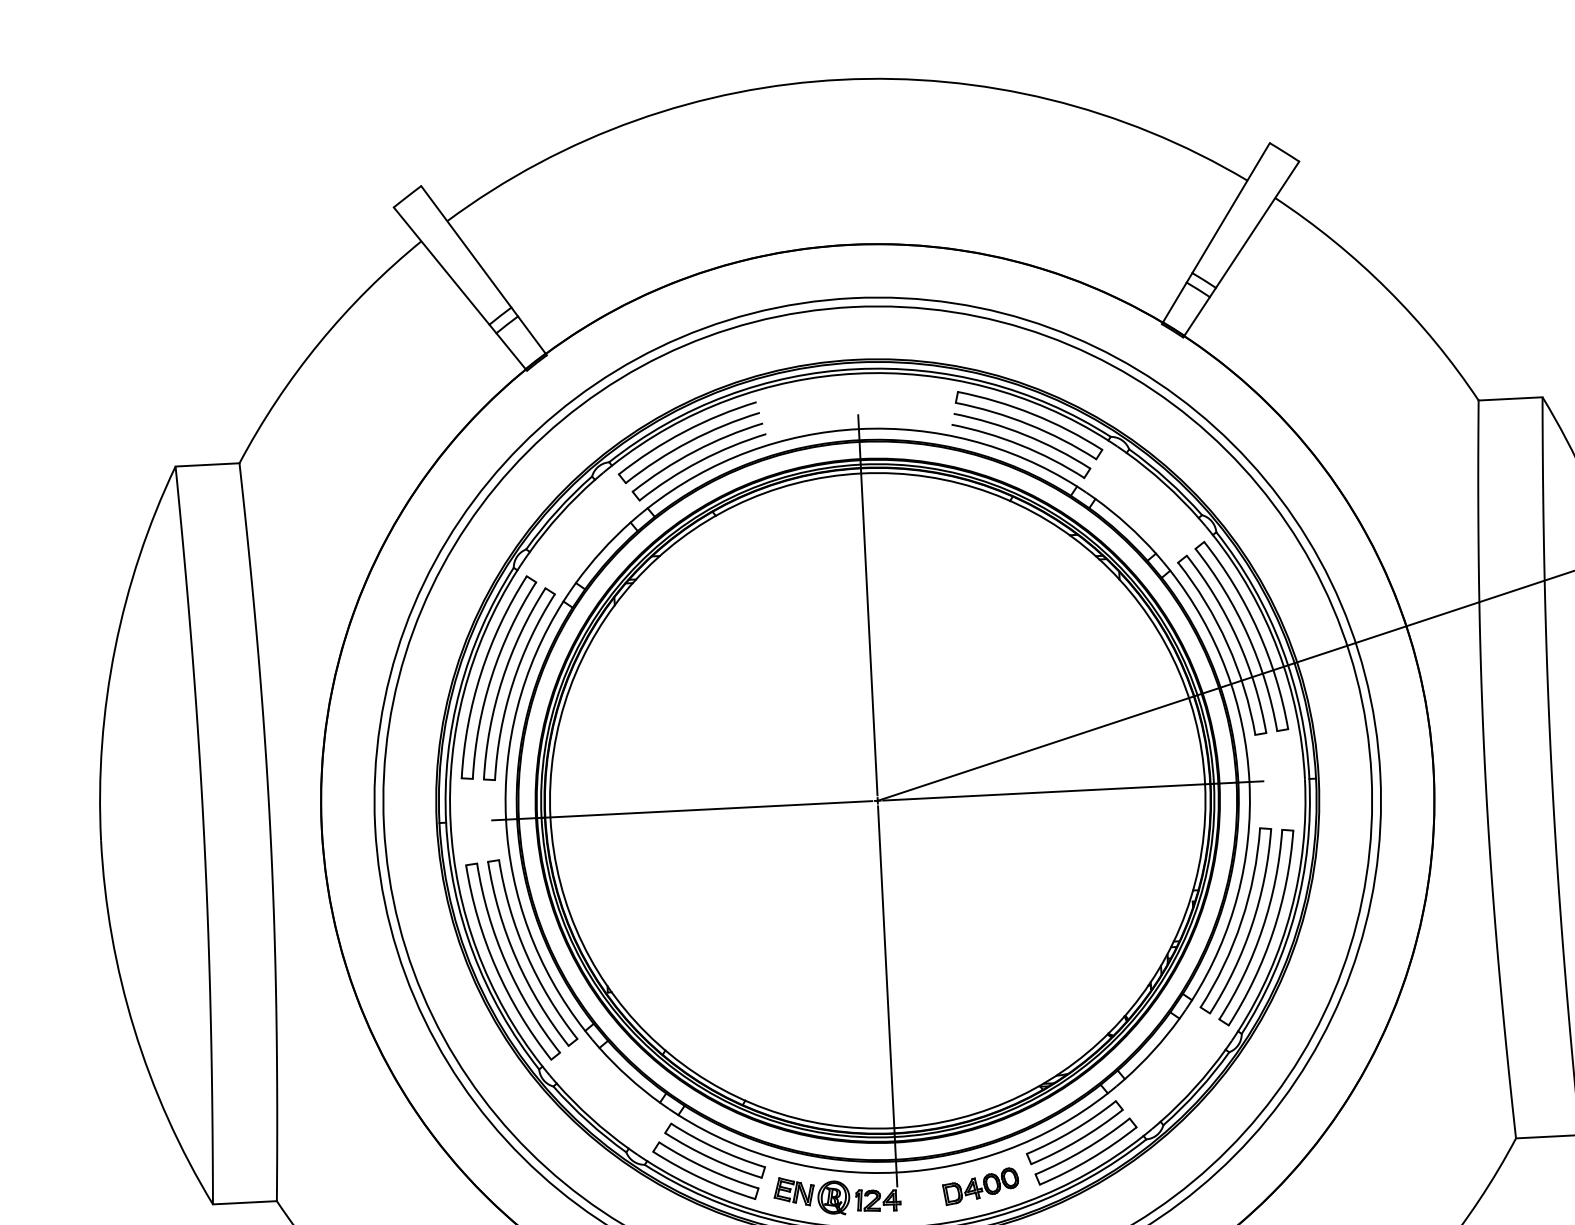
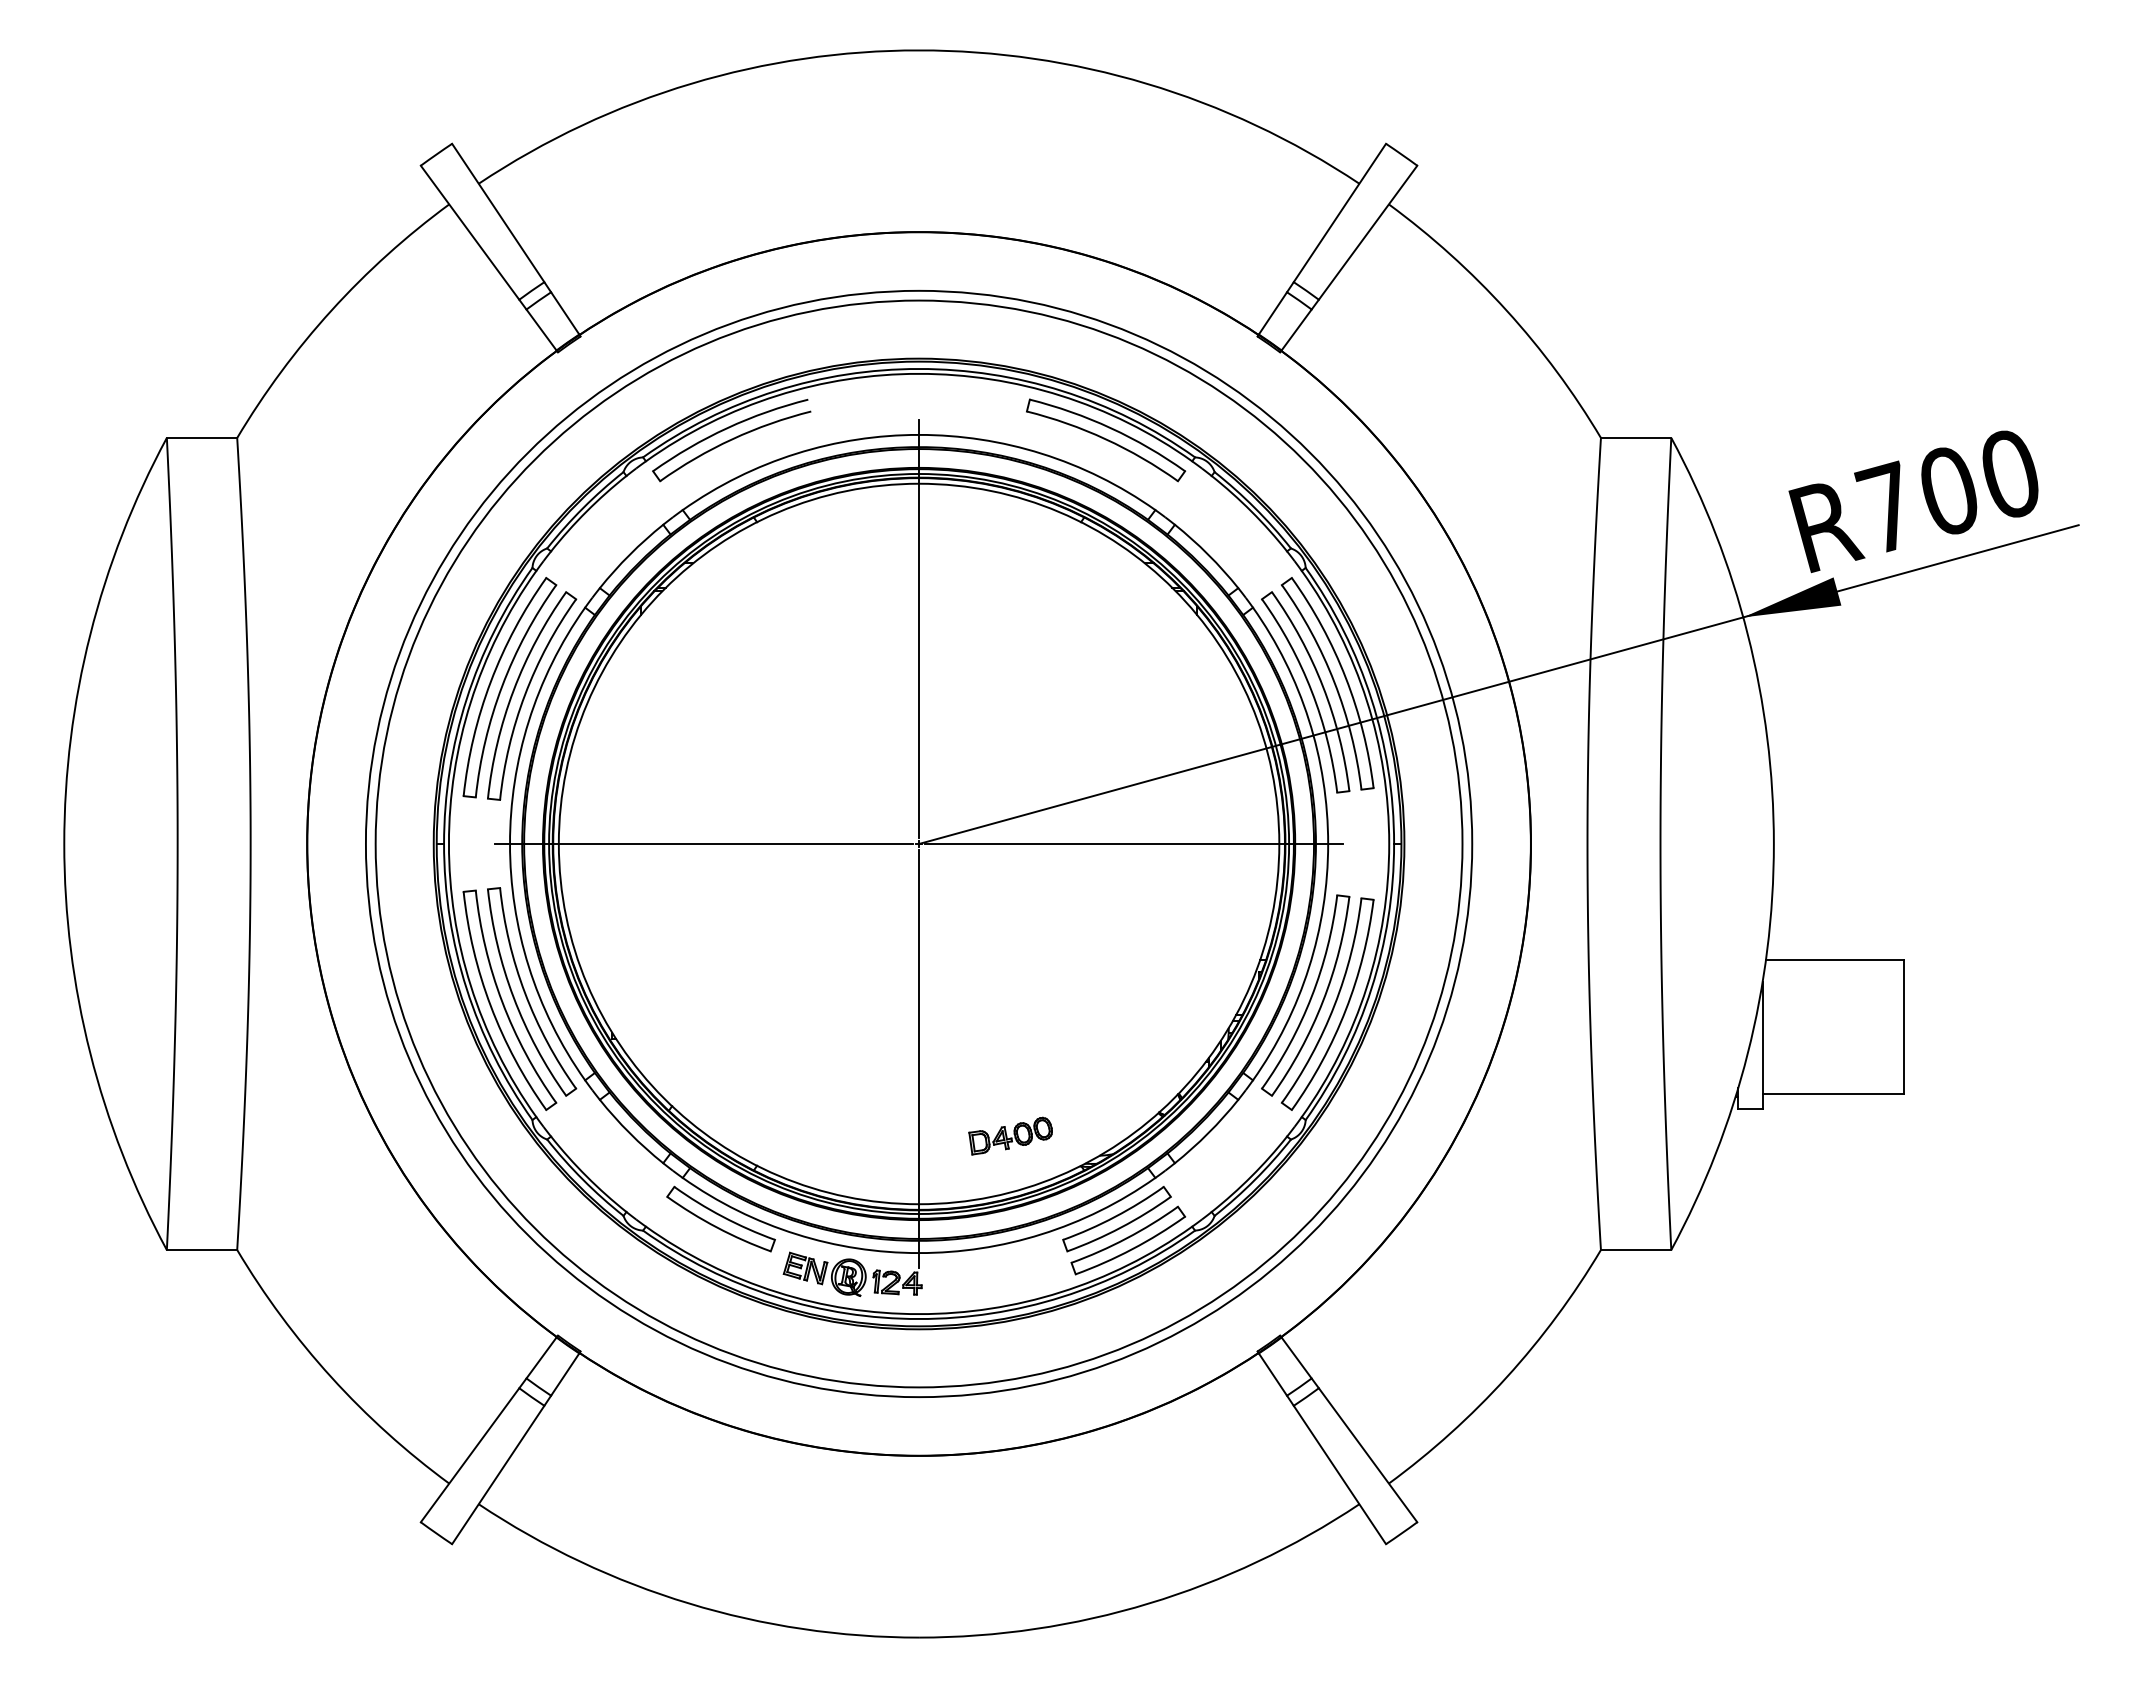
part: (1021, 445) -> (1096, 461), removed
part: (698, 462) -> (741, 462), removed
part: (705, 1170) -> (709, 1240), removed
part: (980, 1185) -> (1010, 1135), moved

